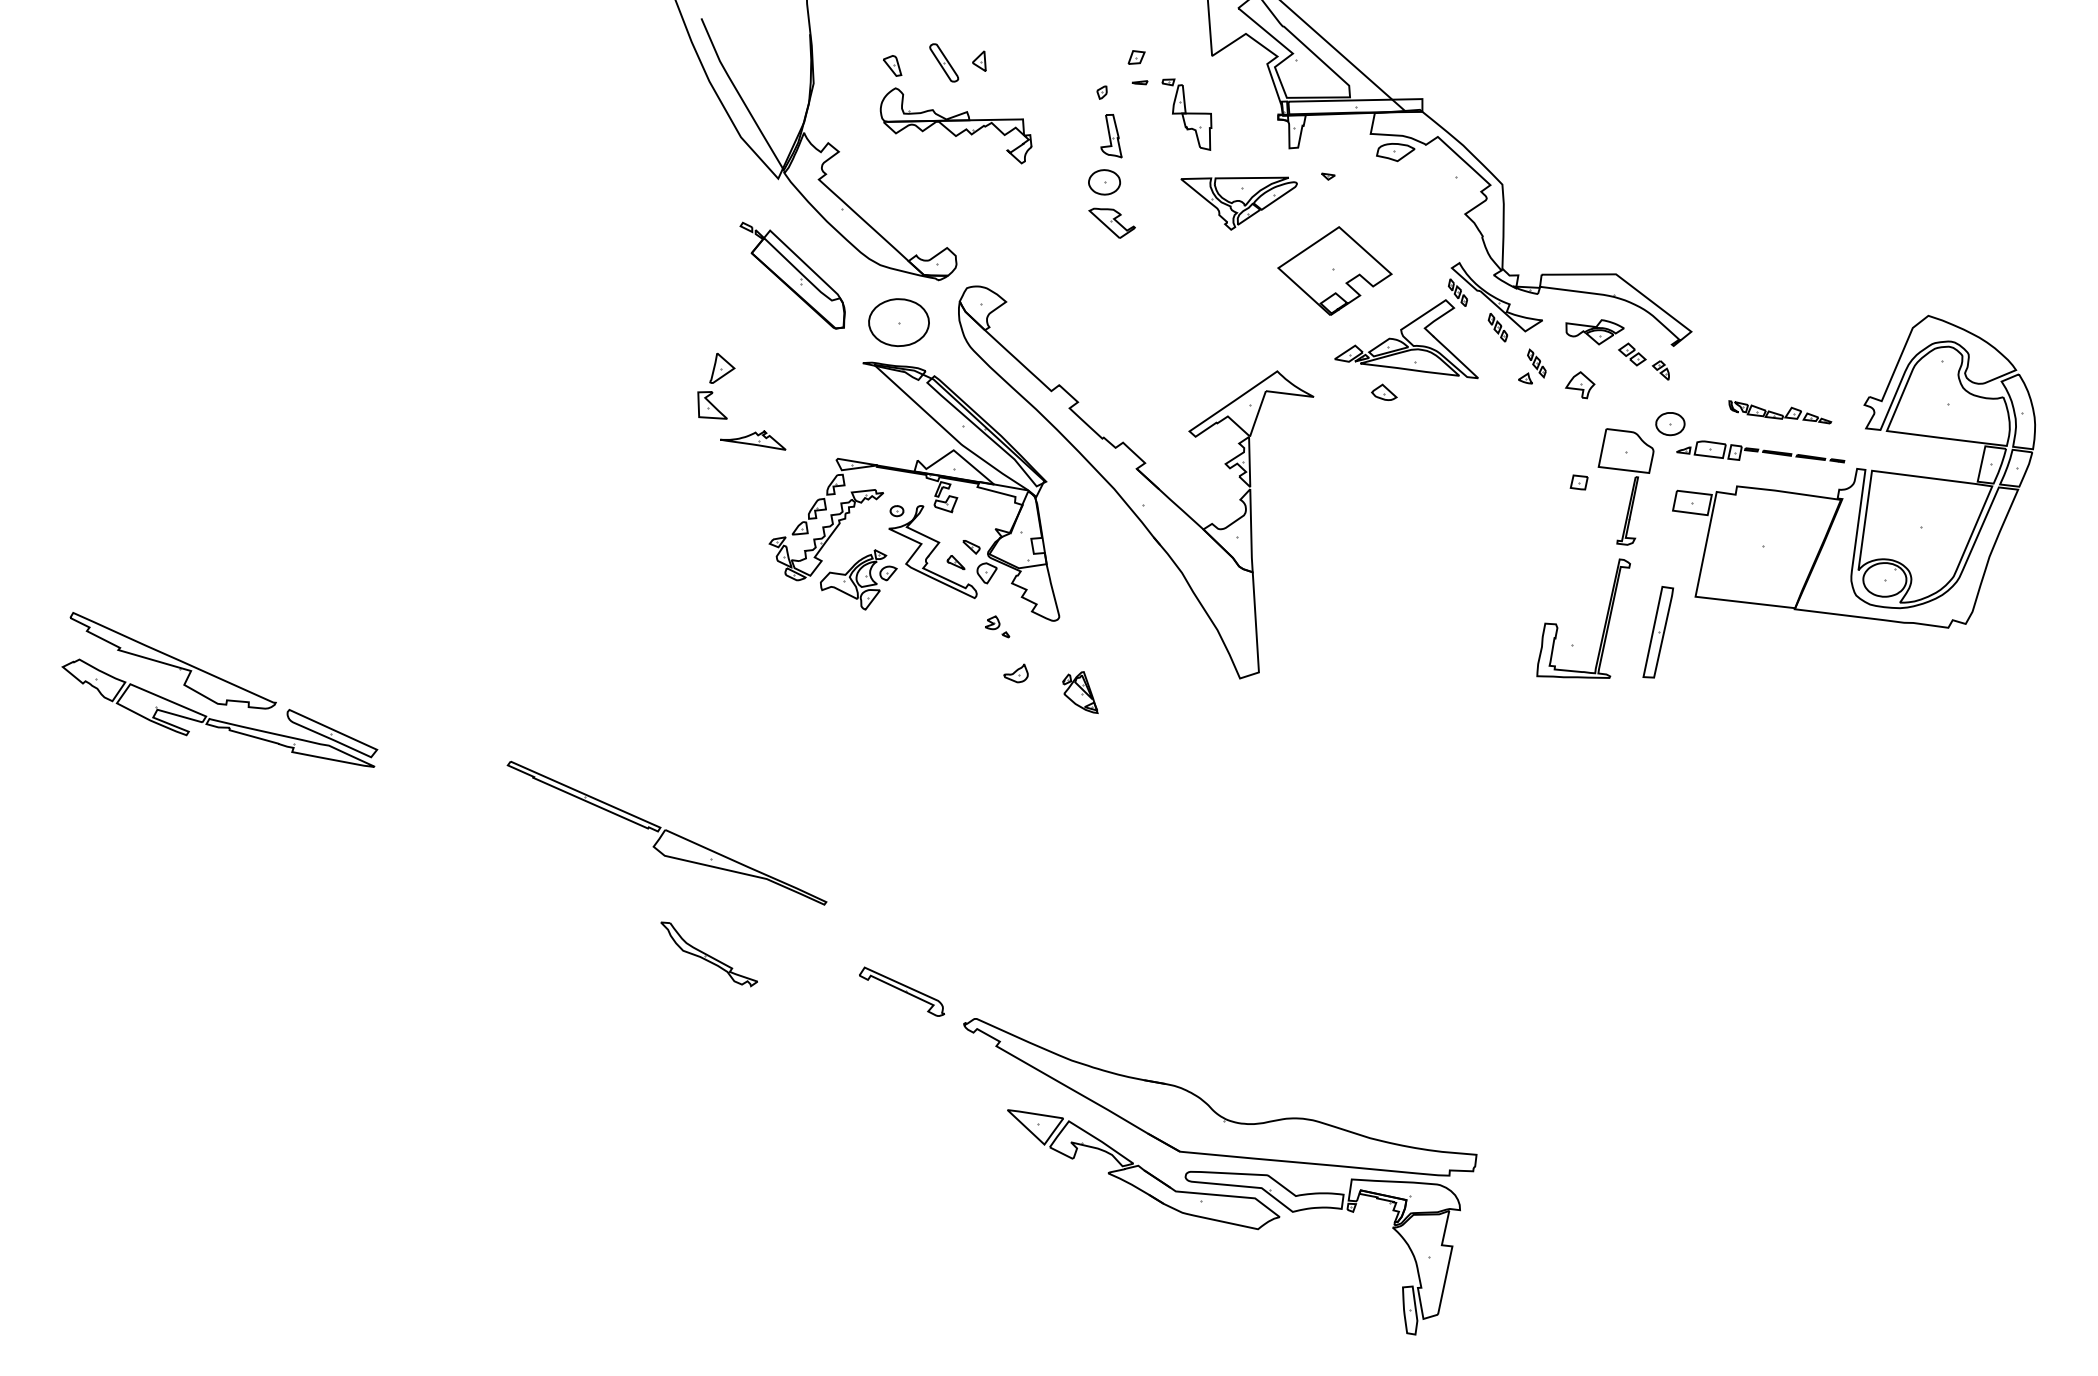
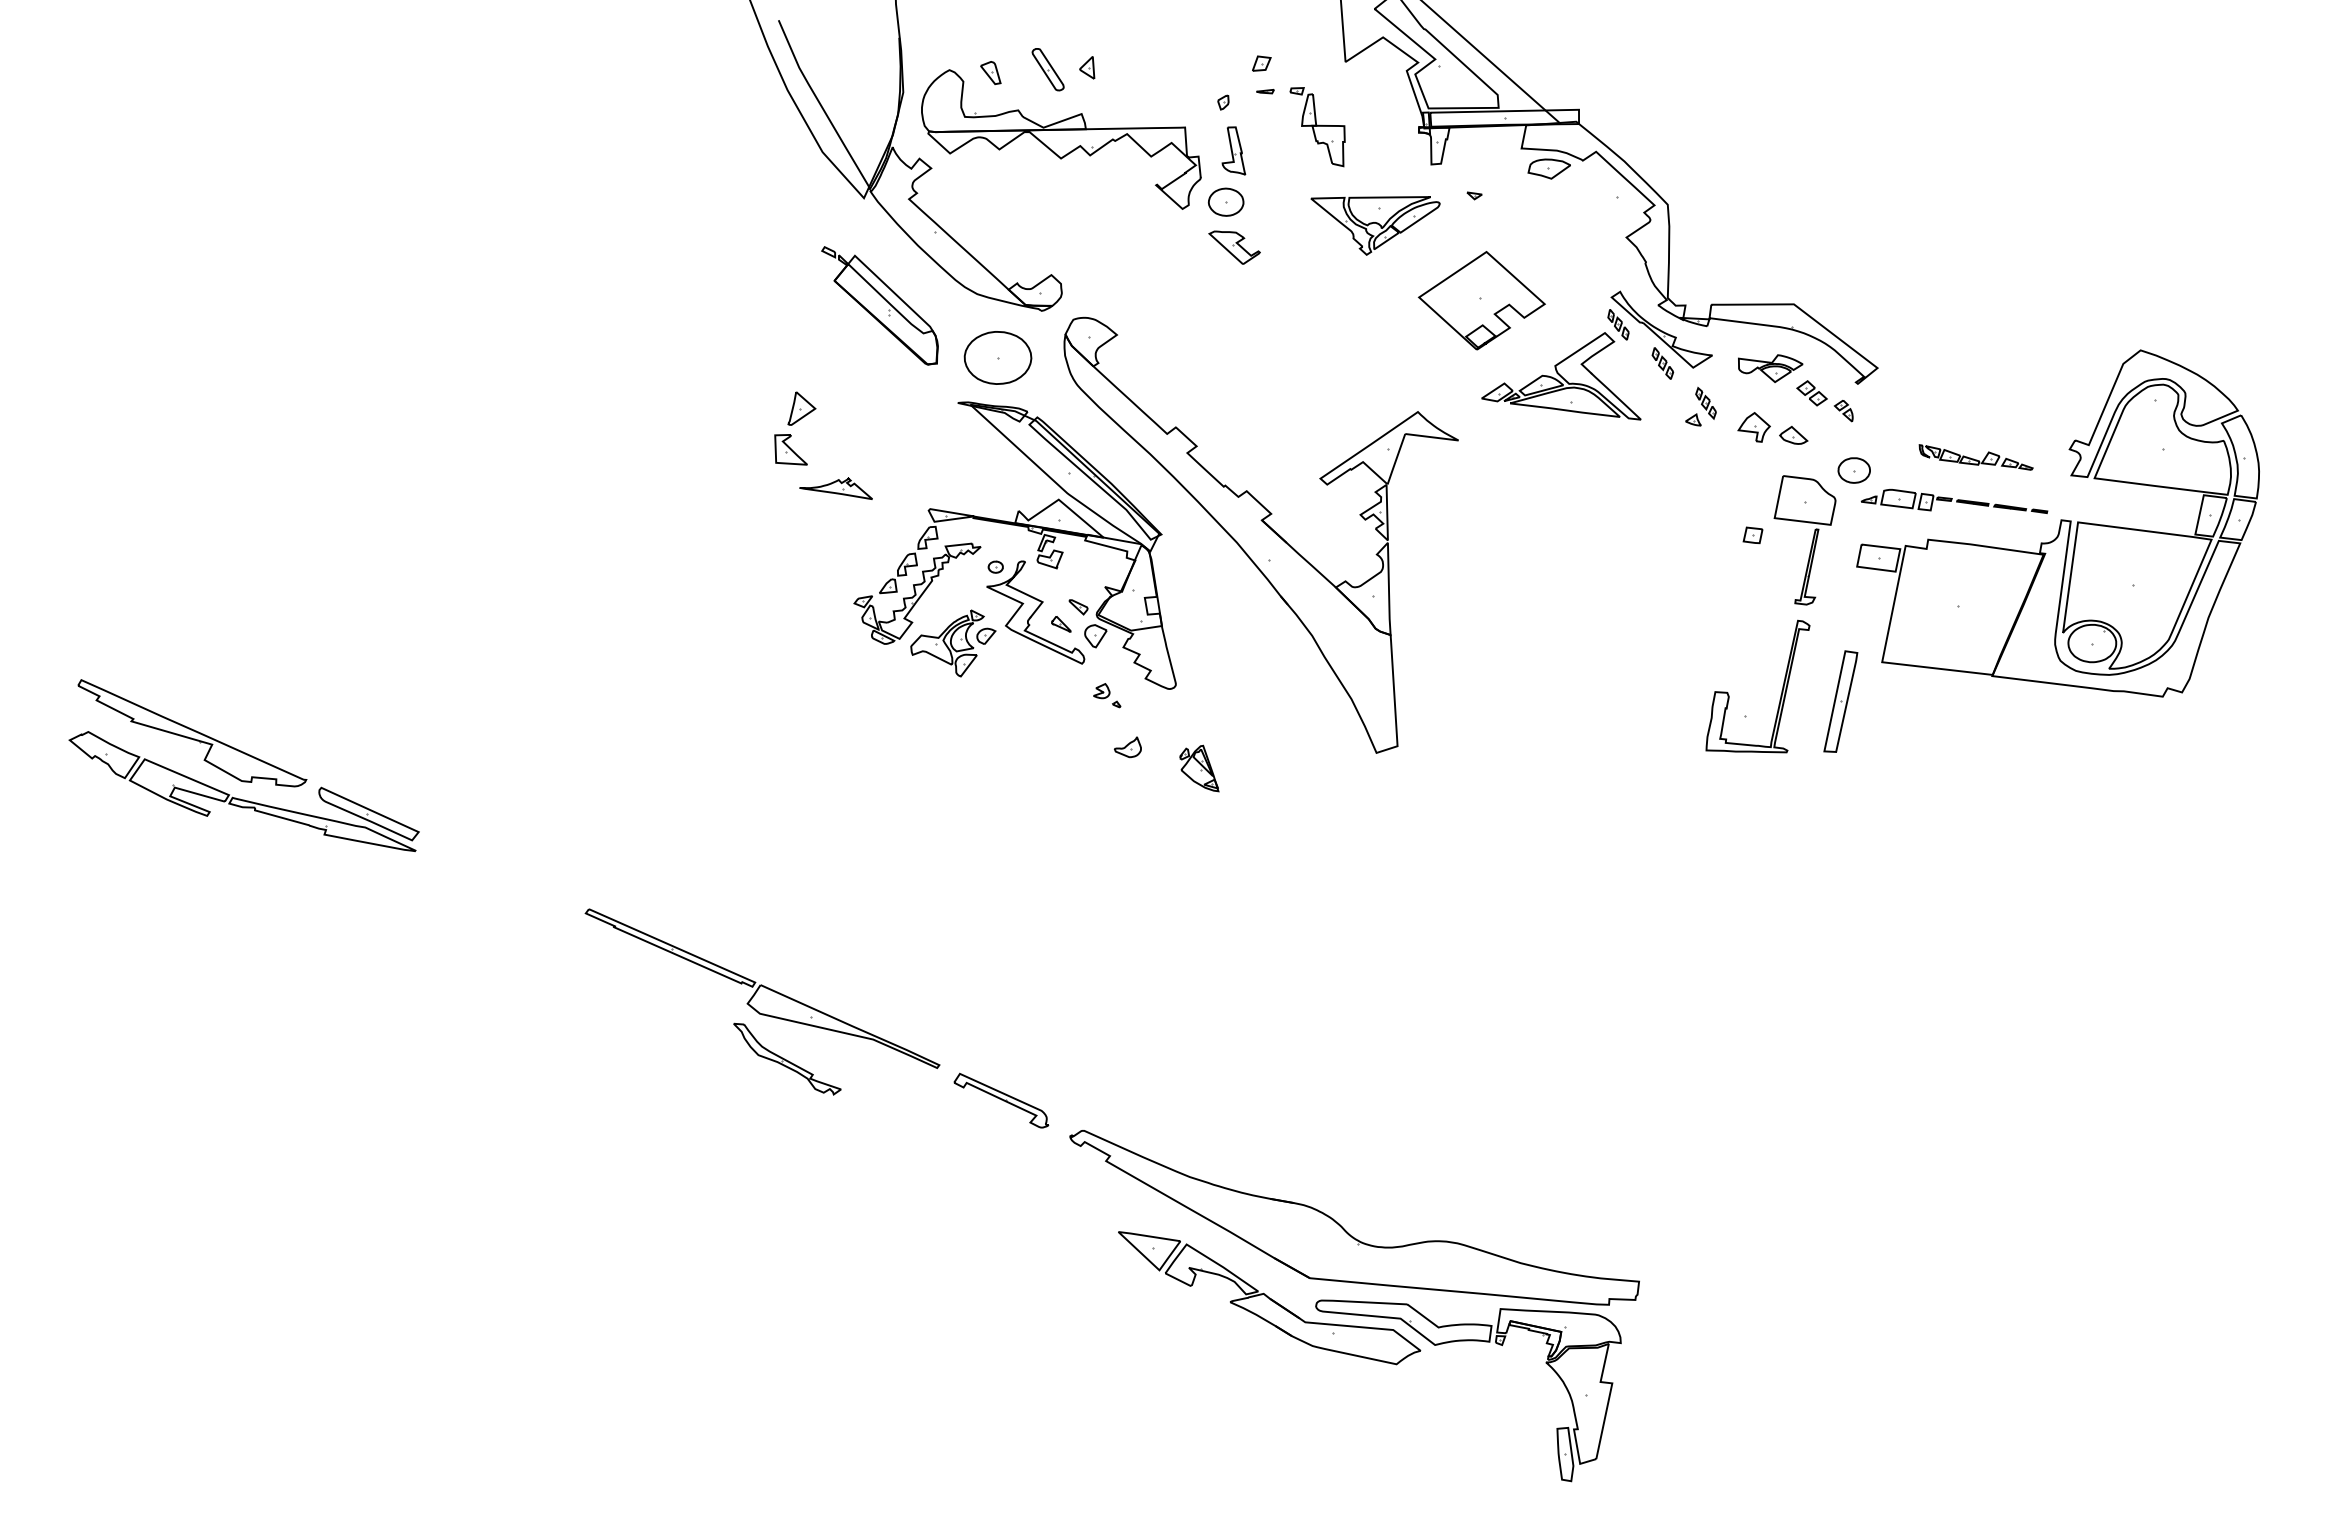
part: (956, 125) -> (1061, 139), size x1.67
part: (1384, 391) -> (1793, 434), moved
part: (667, 833) -> (762, 988), moved

